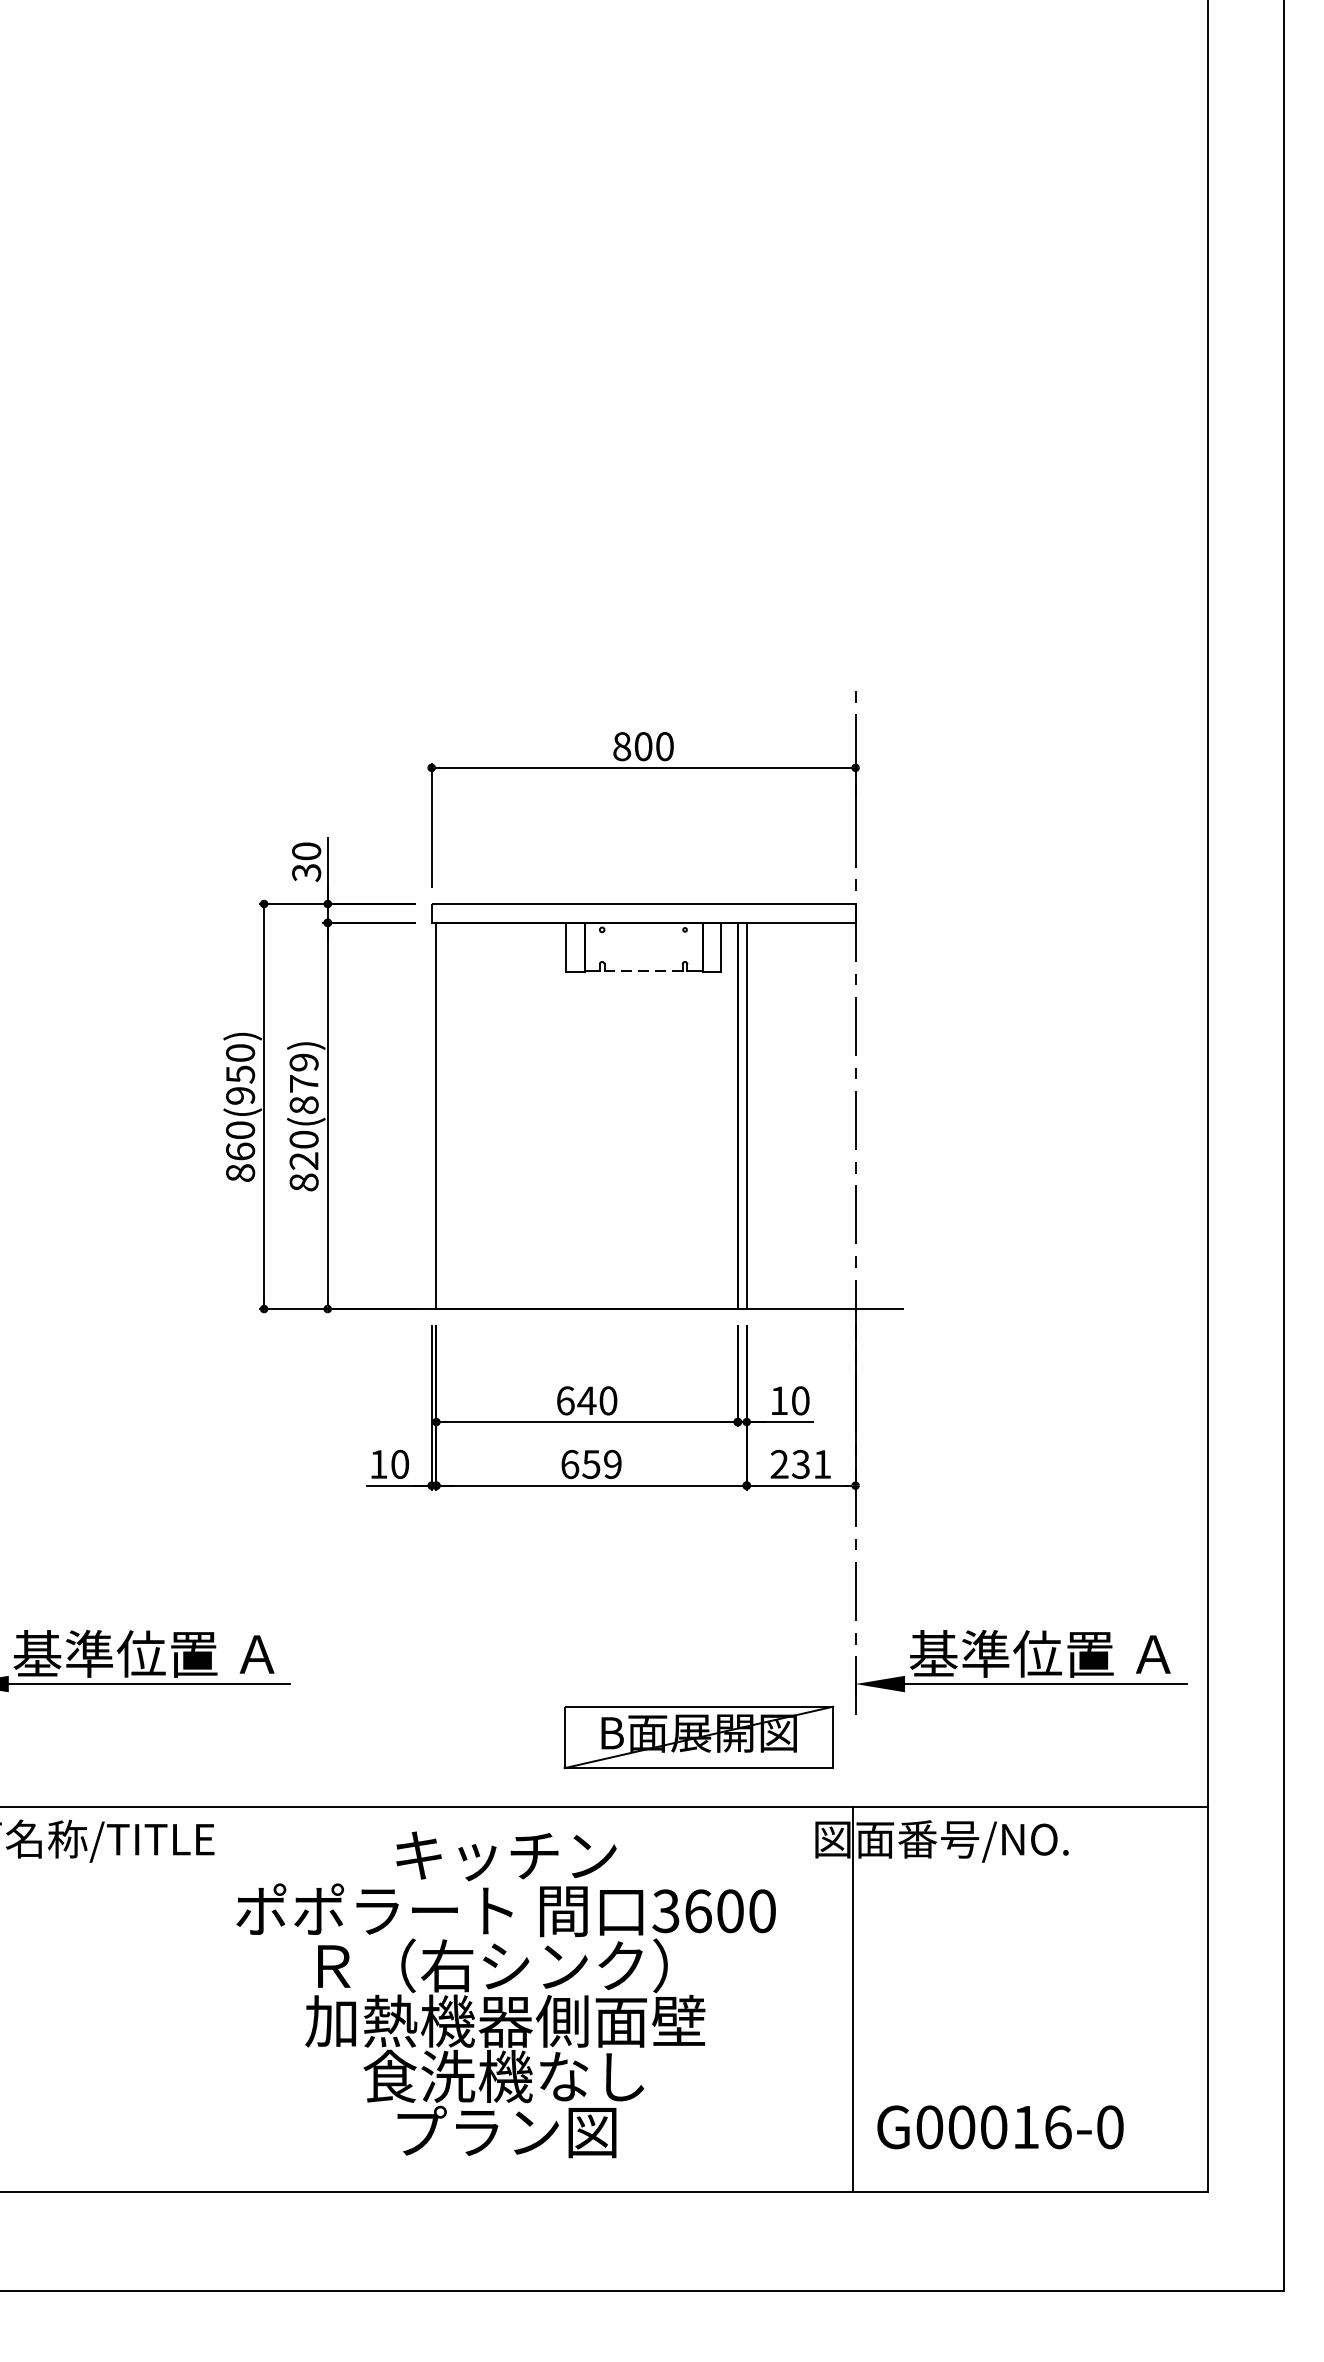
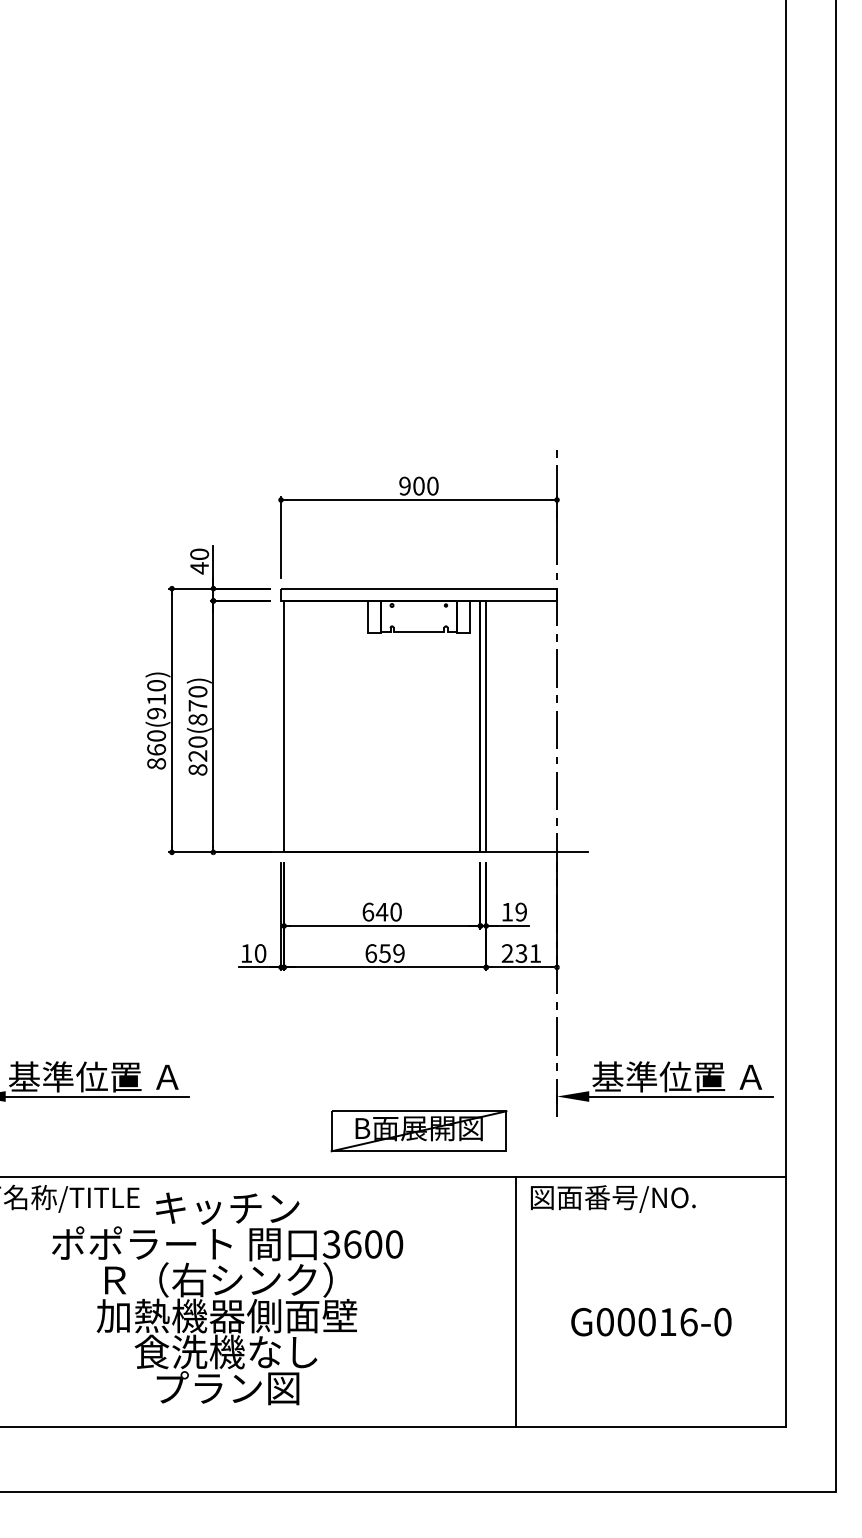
text: (621, 745) -> (404, 485), 800 -> 900
text: (306, 873) -> (199, 568), 30 -> 40
line: (644, 971) -> (419, 632), dashed -> solid
text: (303, 1061) -> (197, 691), 820(879) -> 820(870)
text: (240, 1074) -> (156, 699), 860(950) -> 860(910)
text: (800, 1399) -> (521, 911), 10 -> 19
part: (698, 1737) -> (418, 1131), moved
text: (506, 1994) -> (227, 1298), moved
line: (853, 1998) -> (516, 1301), moved
text: (1000, 2127) -> (651, 1322), moved

